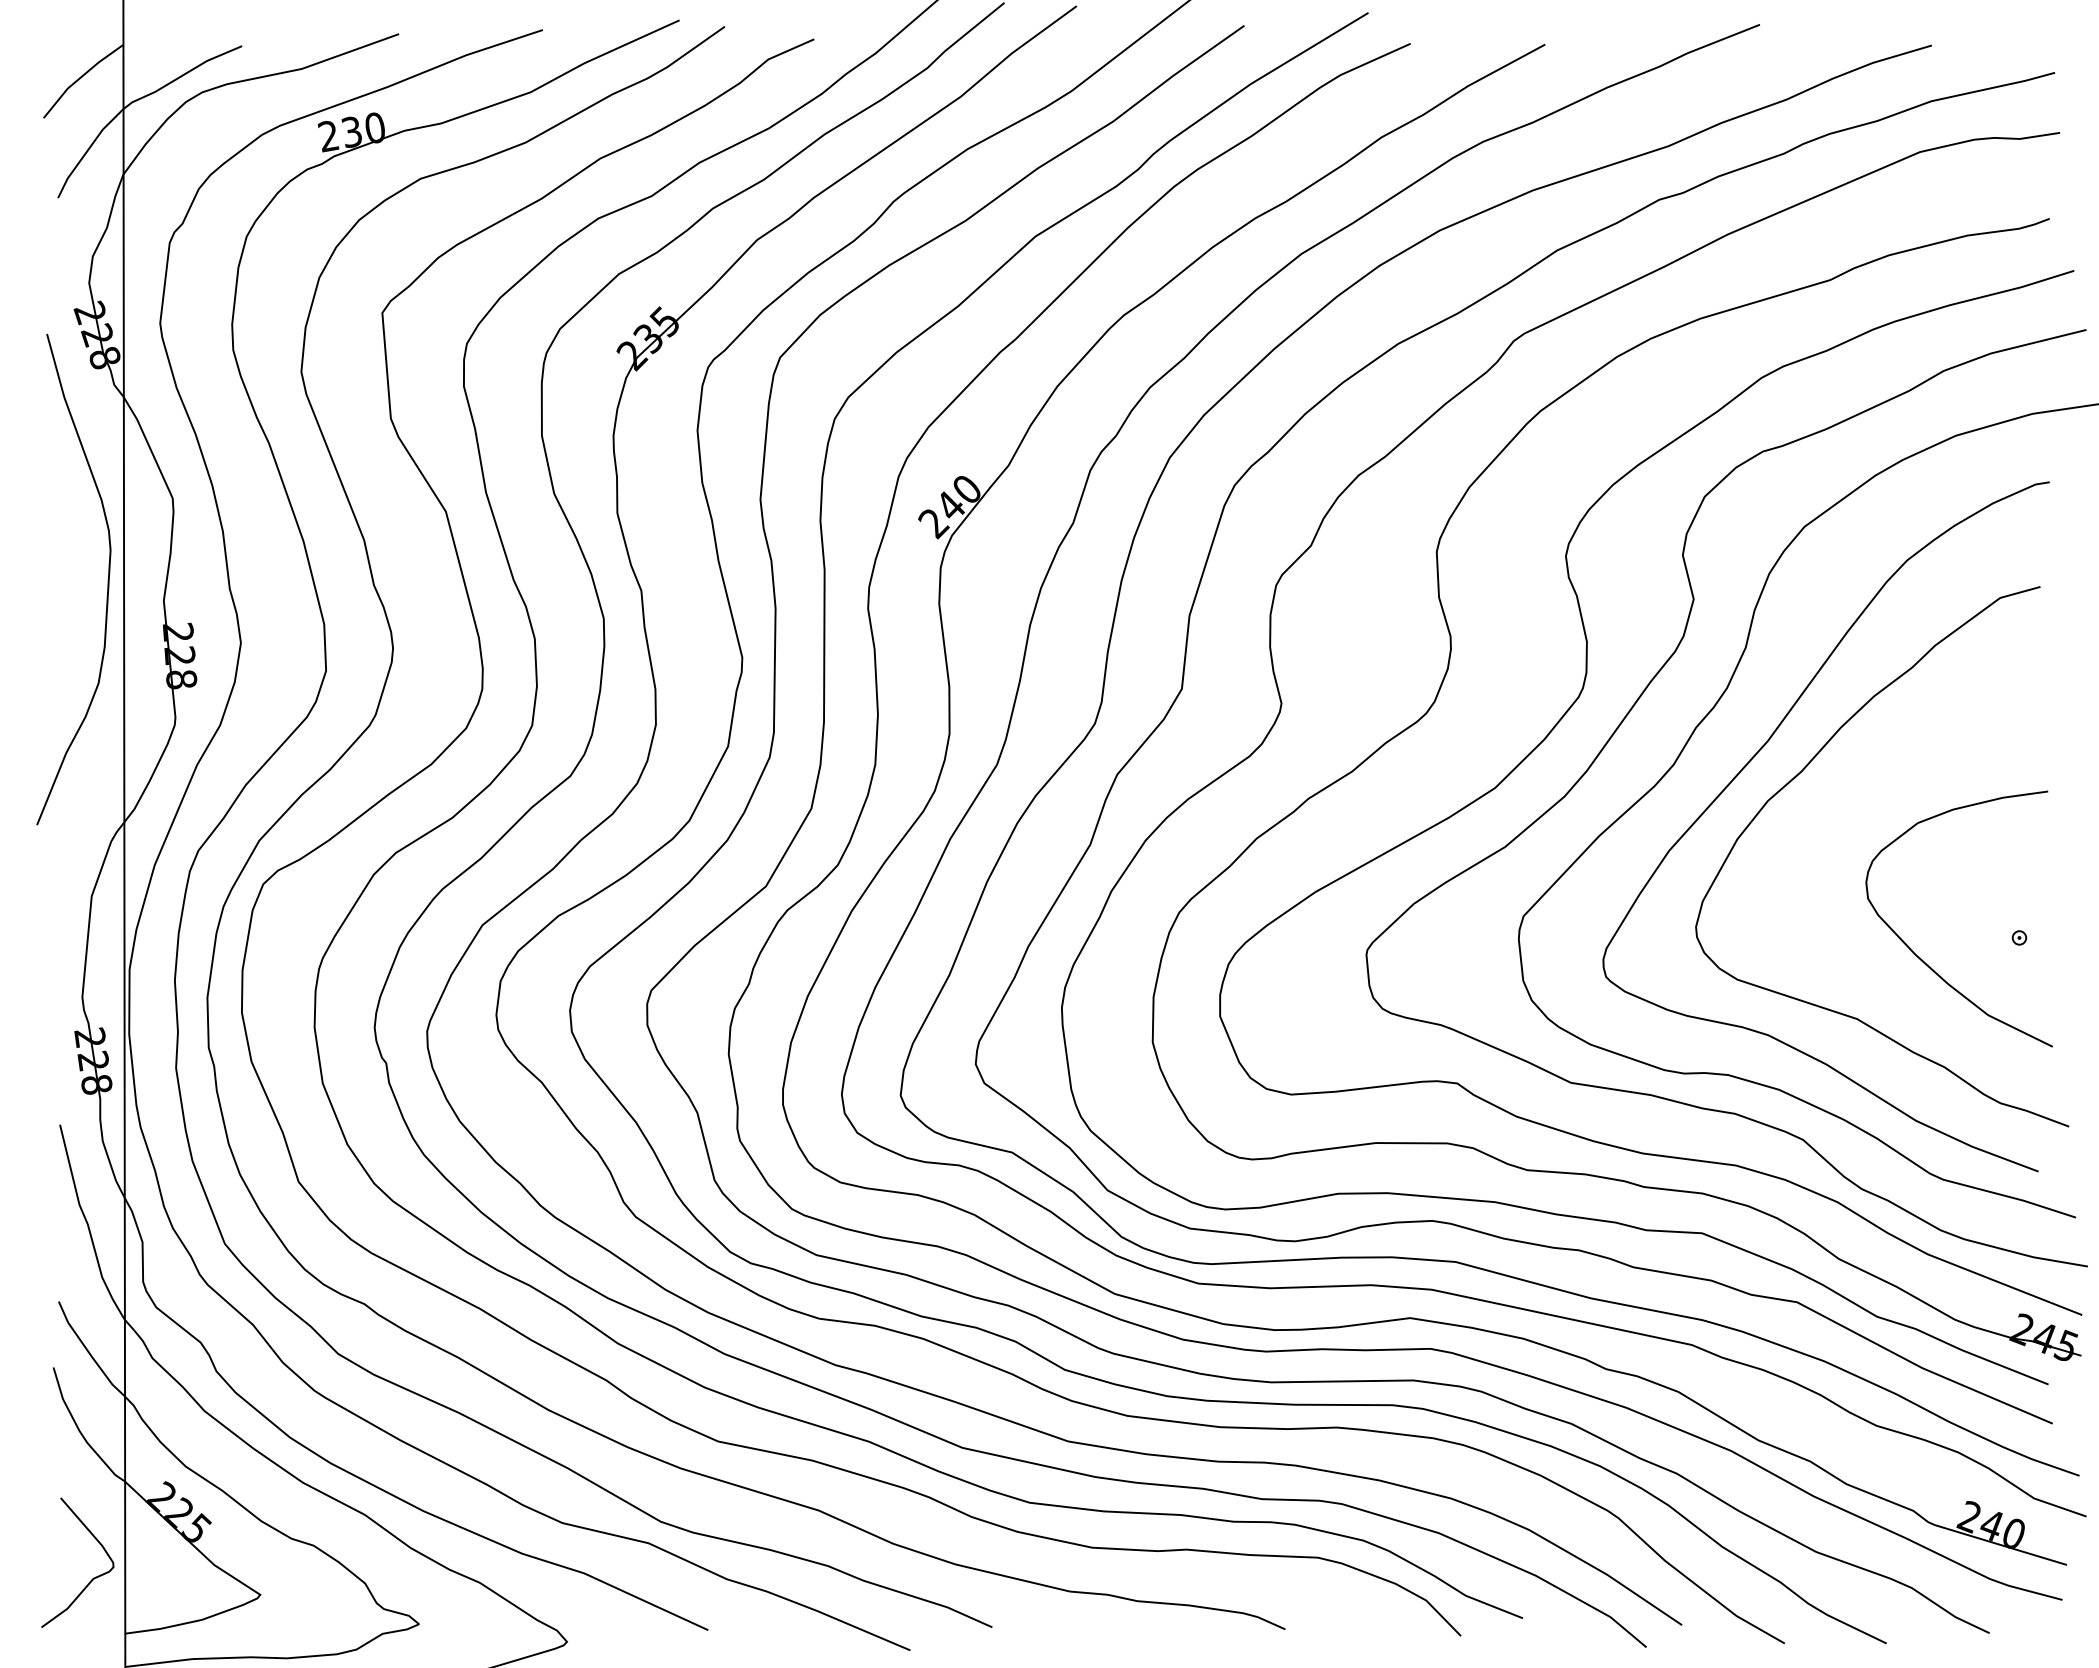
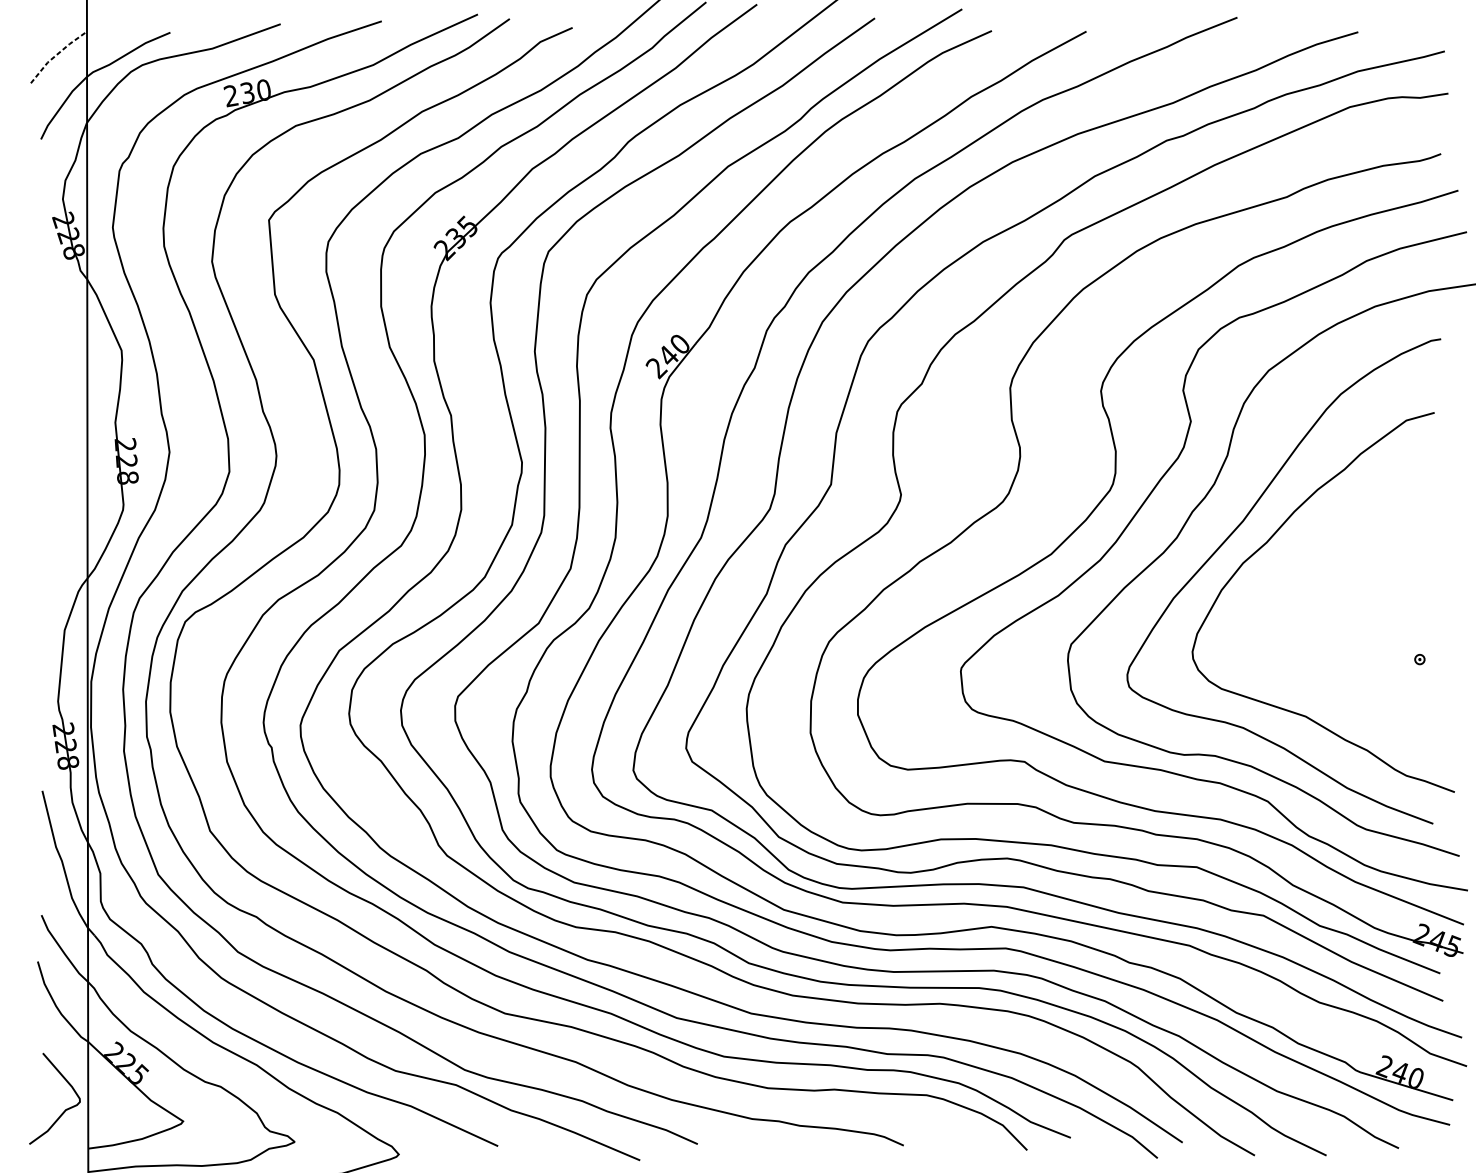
line: (79, 78) -> (56, 55), solid -> dashed
curve: (107, 579) -> (75, 407), removed
curve: (1920, 957) -> (1350, 673), removed

